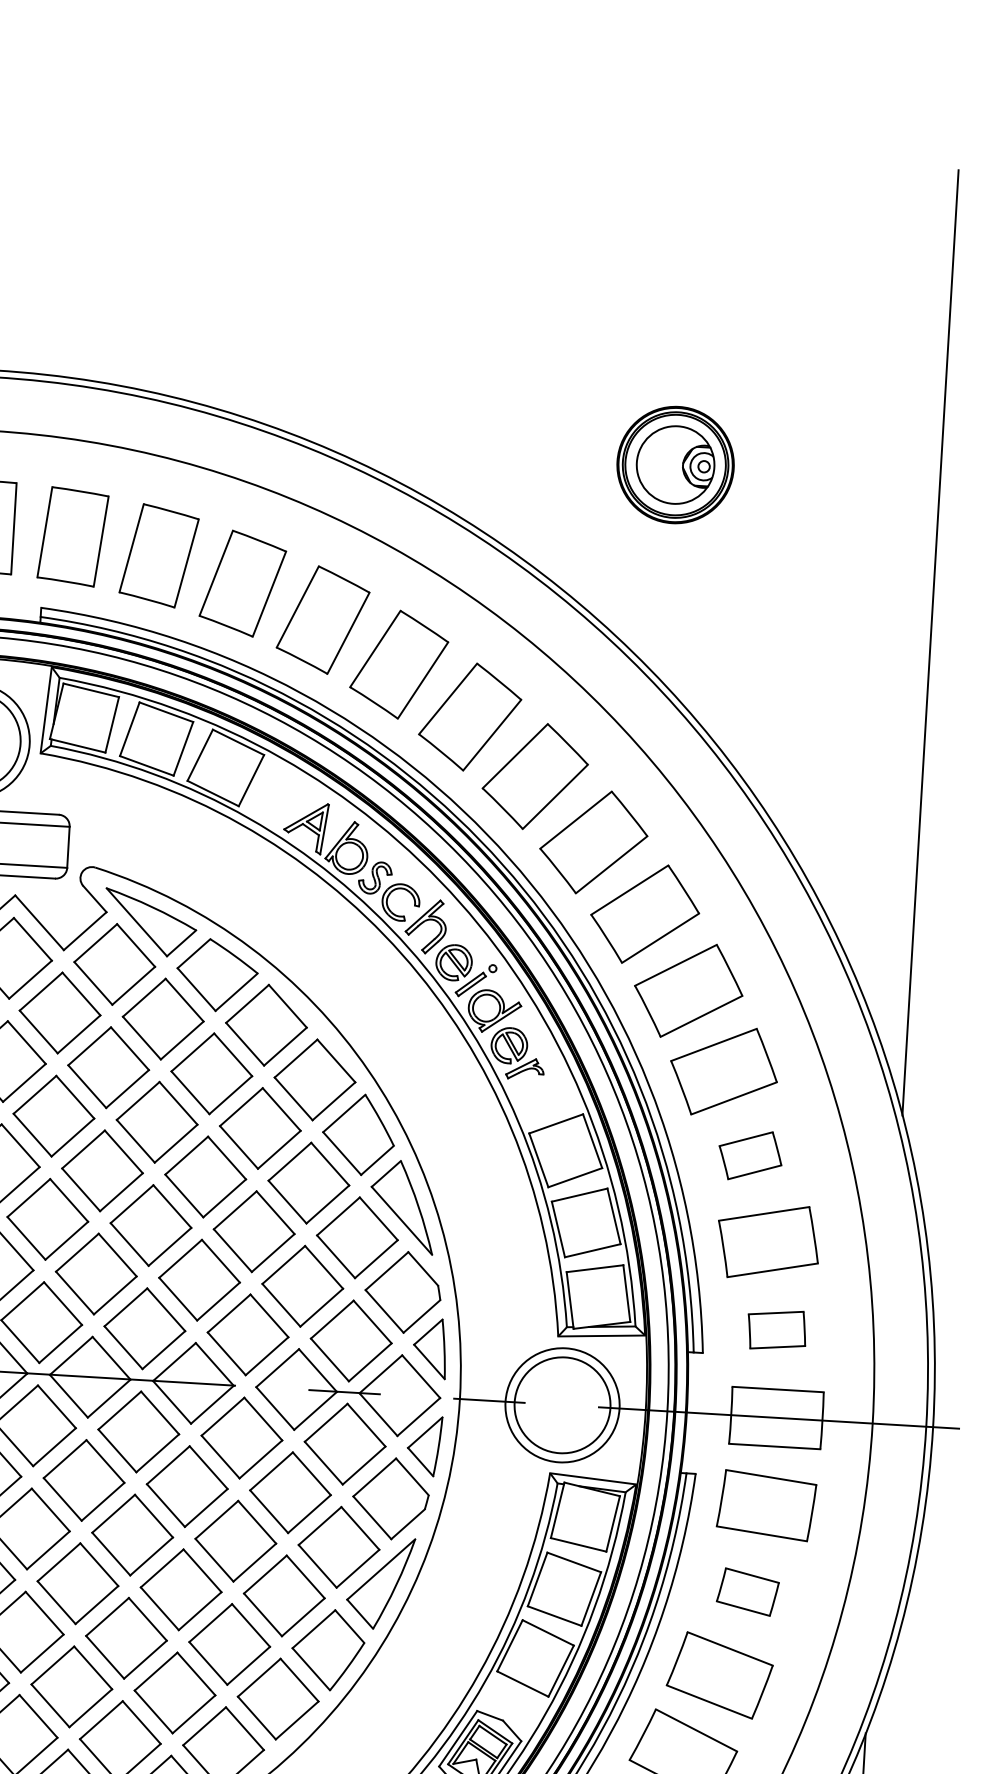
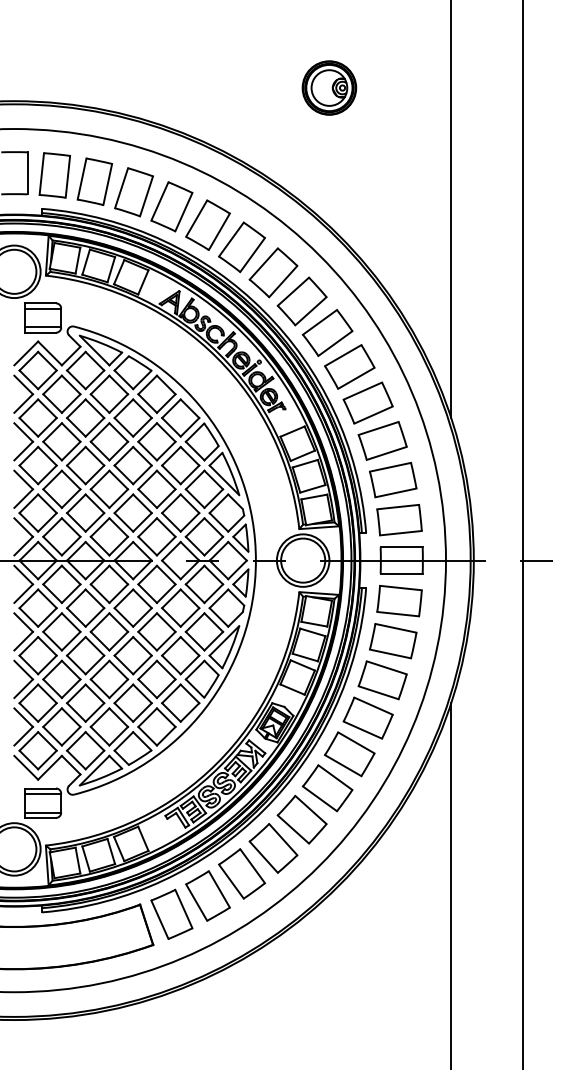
part: (675, 463) -> (329, 87), moved
part: (750, 1154) -> (382, 440), size x1.67
part: (776, 1330) -> (399, 520), size x1.67
part: (748, 1592) -> (393, 641), size x1.67

